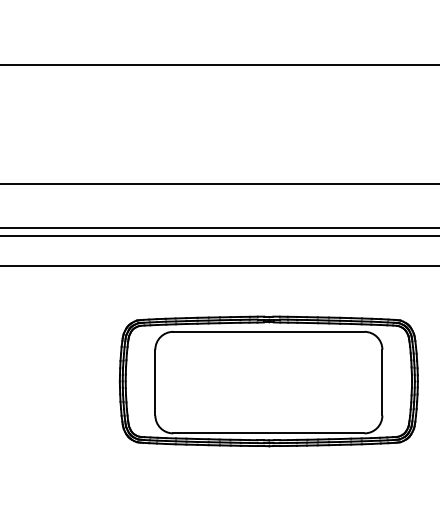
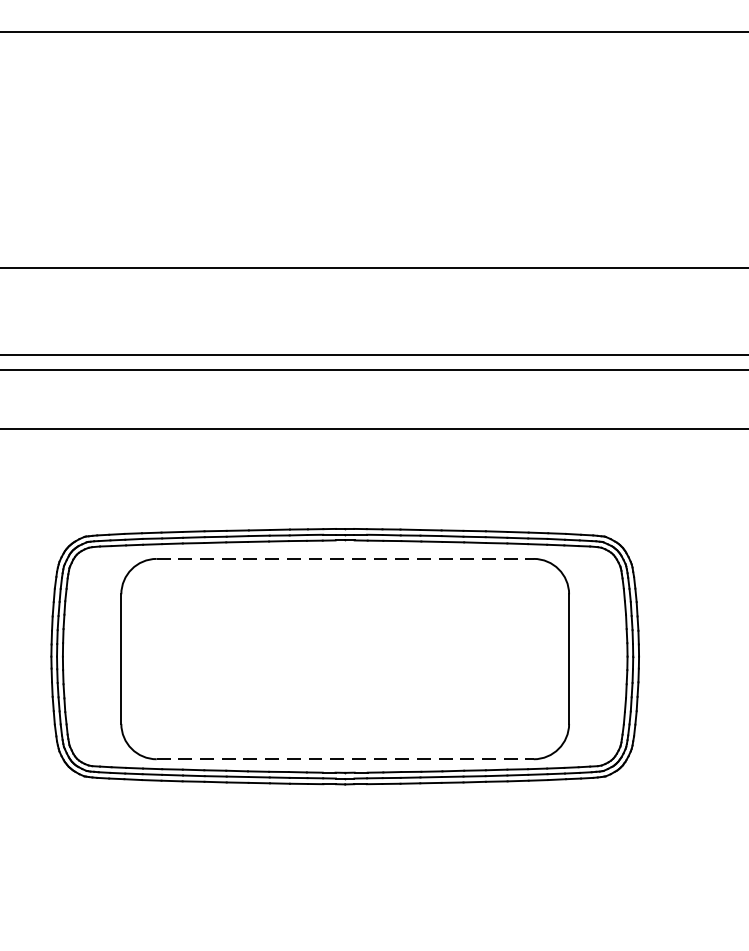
line: (268, 331) -> (344, 558), solid -> dashed
line: (268, 433) -> (344, 759), solid -> dashed

